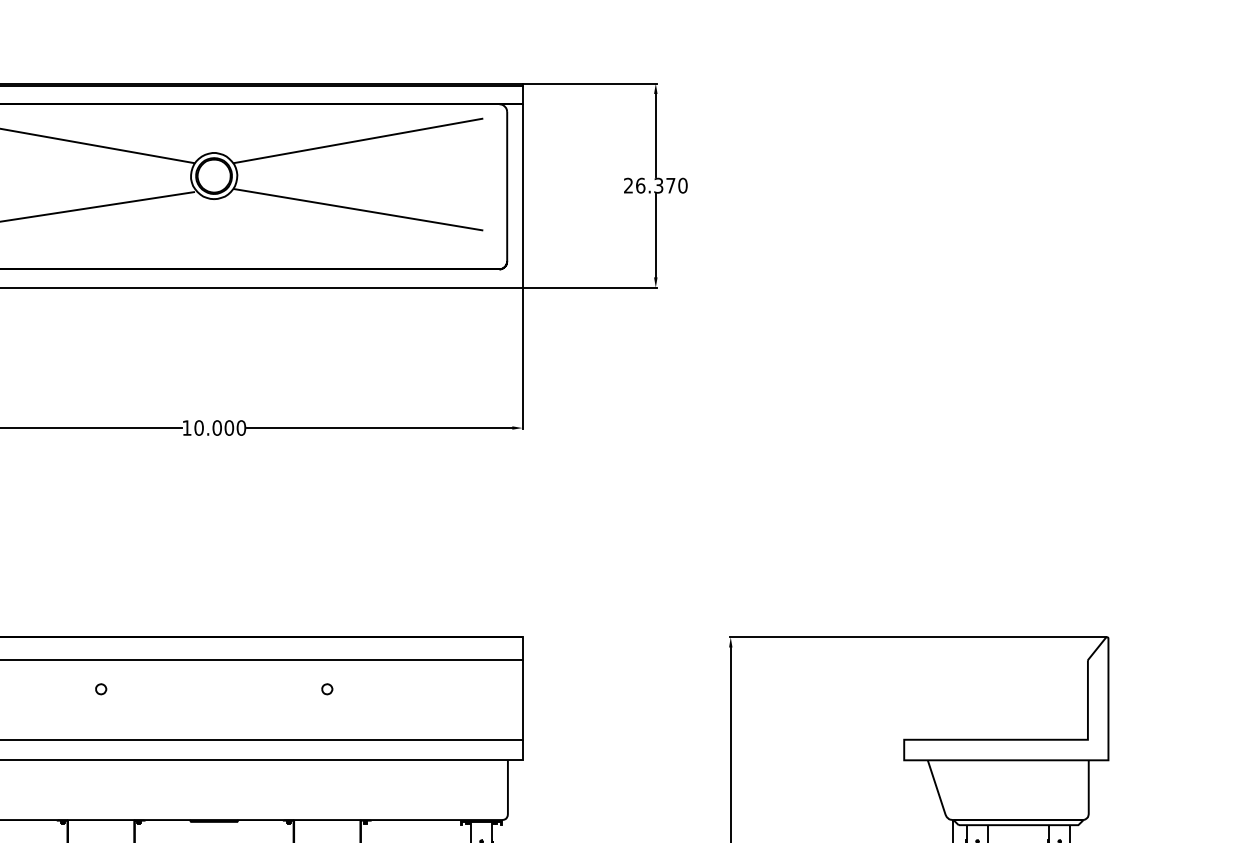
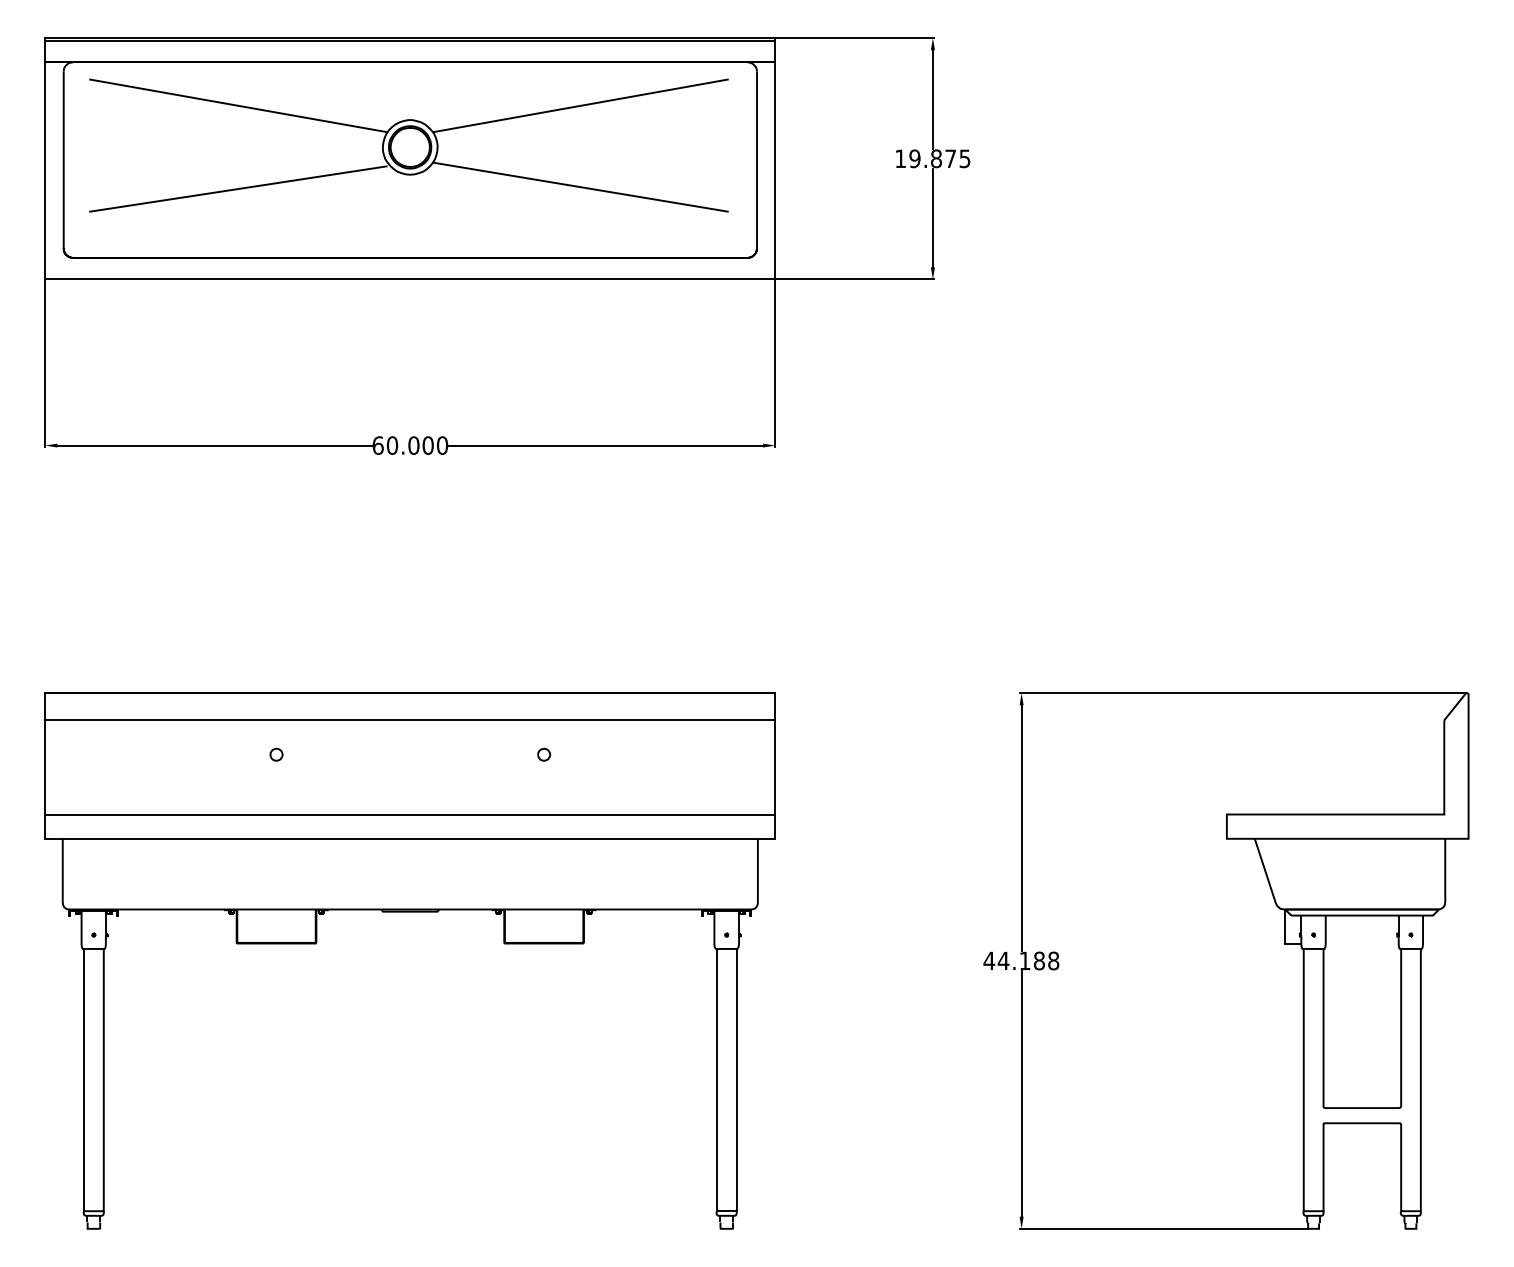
text: (655, 185) -> (932, 158), 26.370 -> 19.875
text: (186, 427) -> (377, 445), 10.000 -> 60.000

